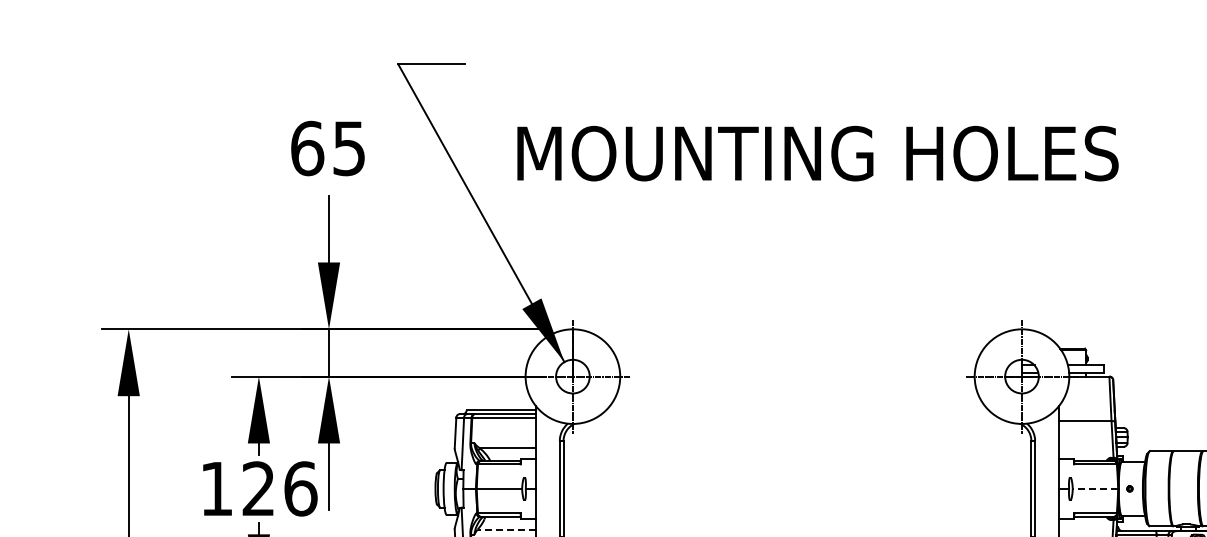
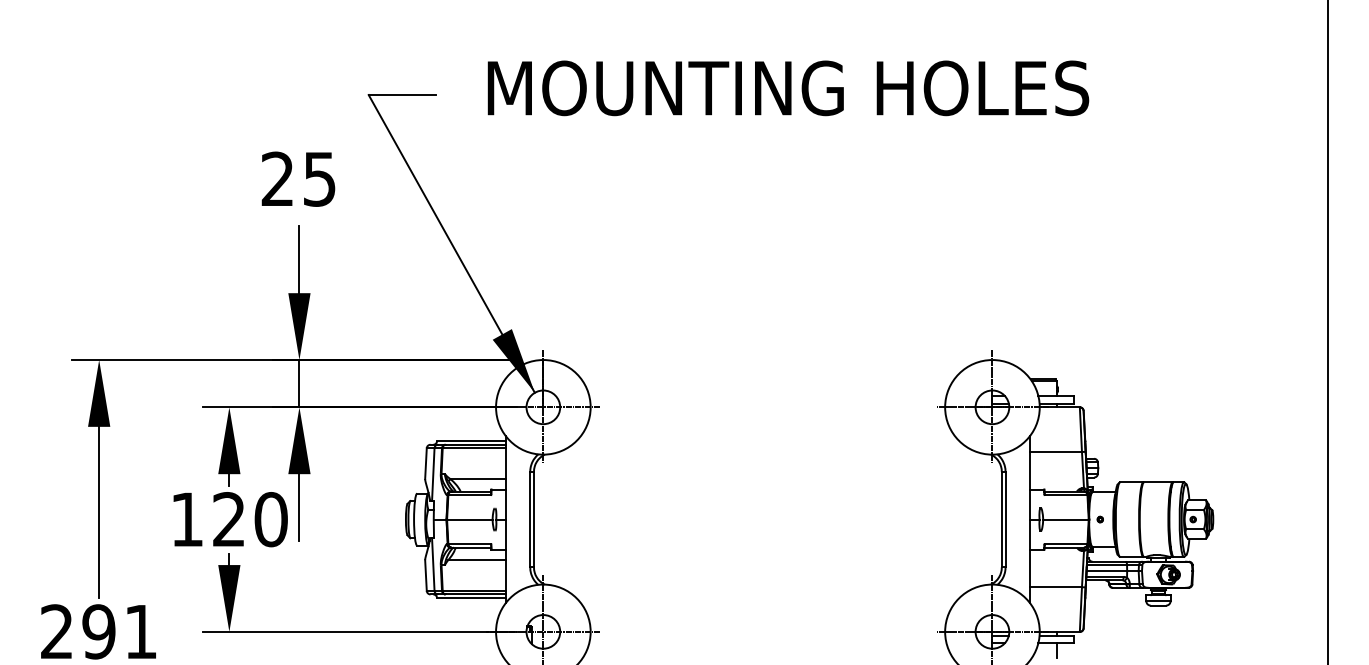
text: (307, 147) -> (277, 178), 65 -> 25
text: (818, 153) -> (788, 88), moved
text: (301, 488) -> (271, 519), 126 -> 120
line: (1095, 488) -> (1065, 519), dashed -> solid
line: (507, 529) -> (477, 560), dashed -> solid

